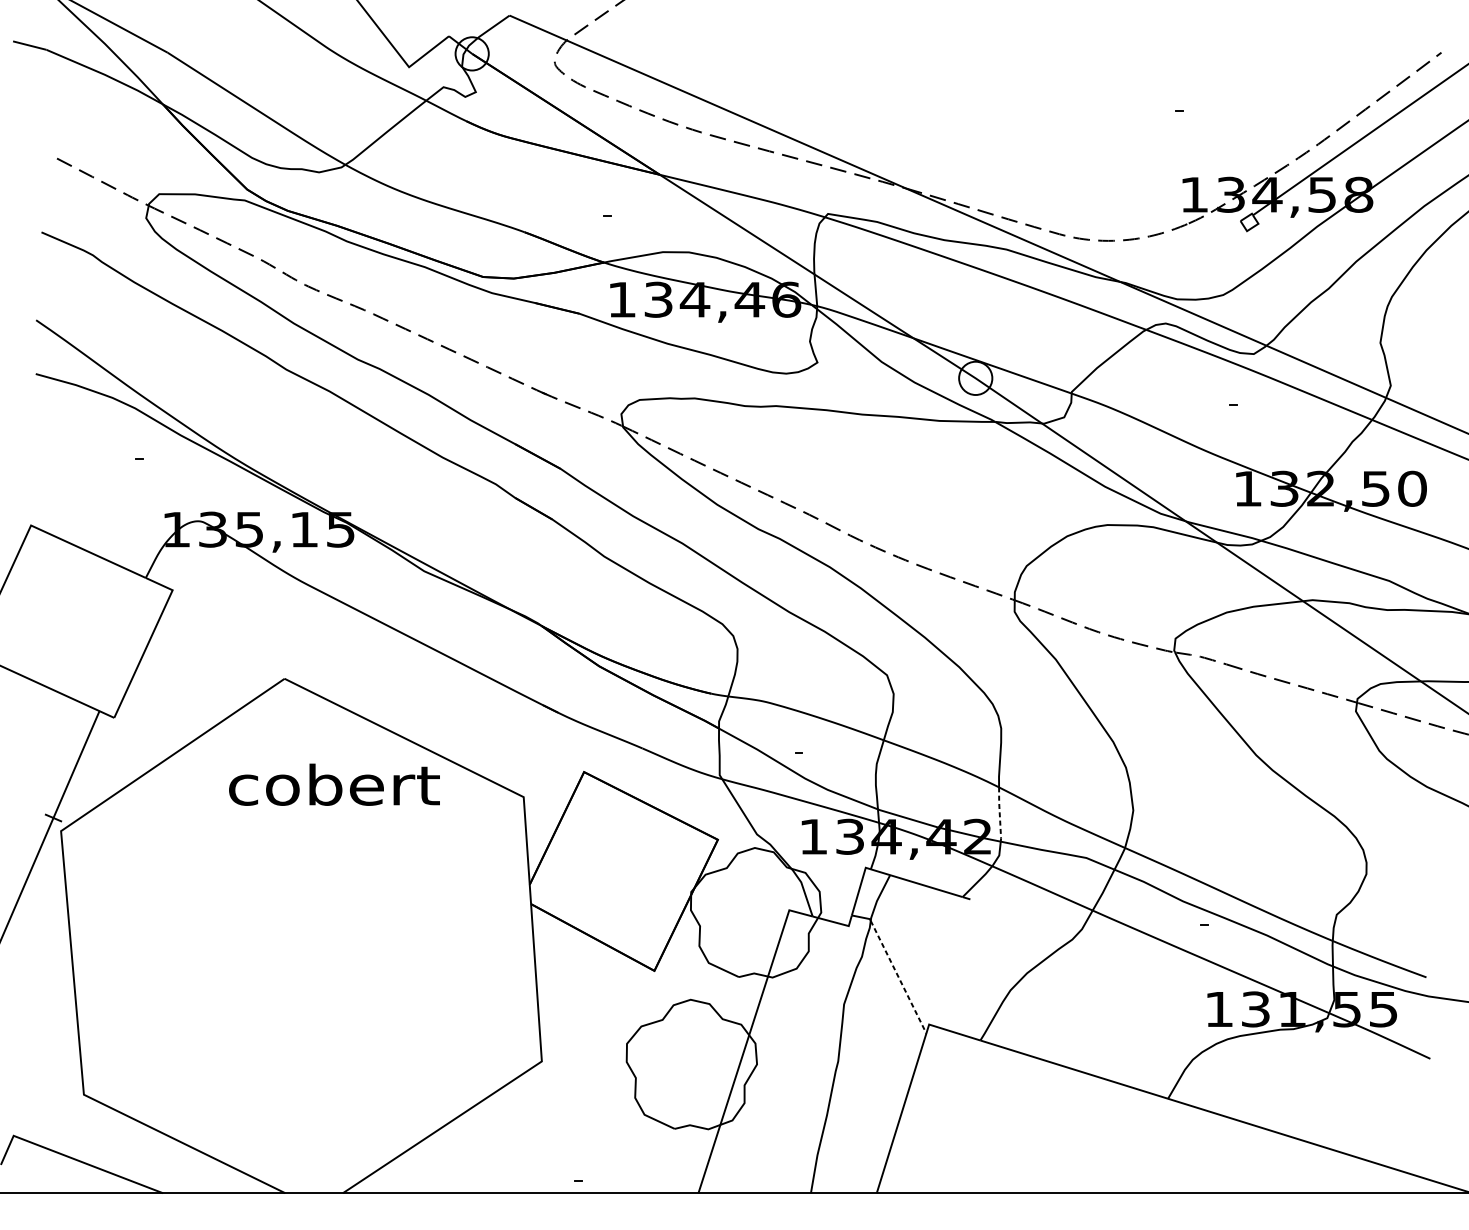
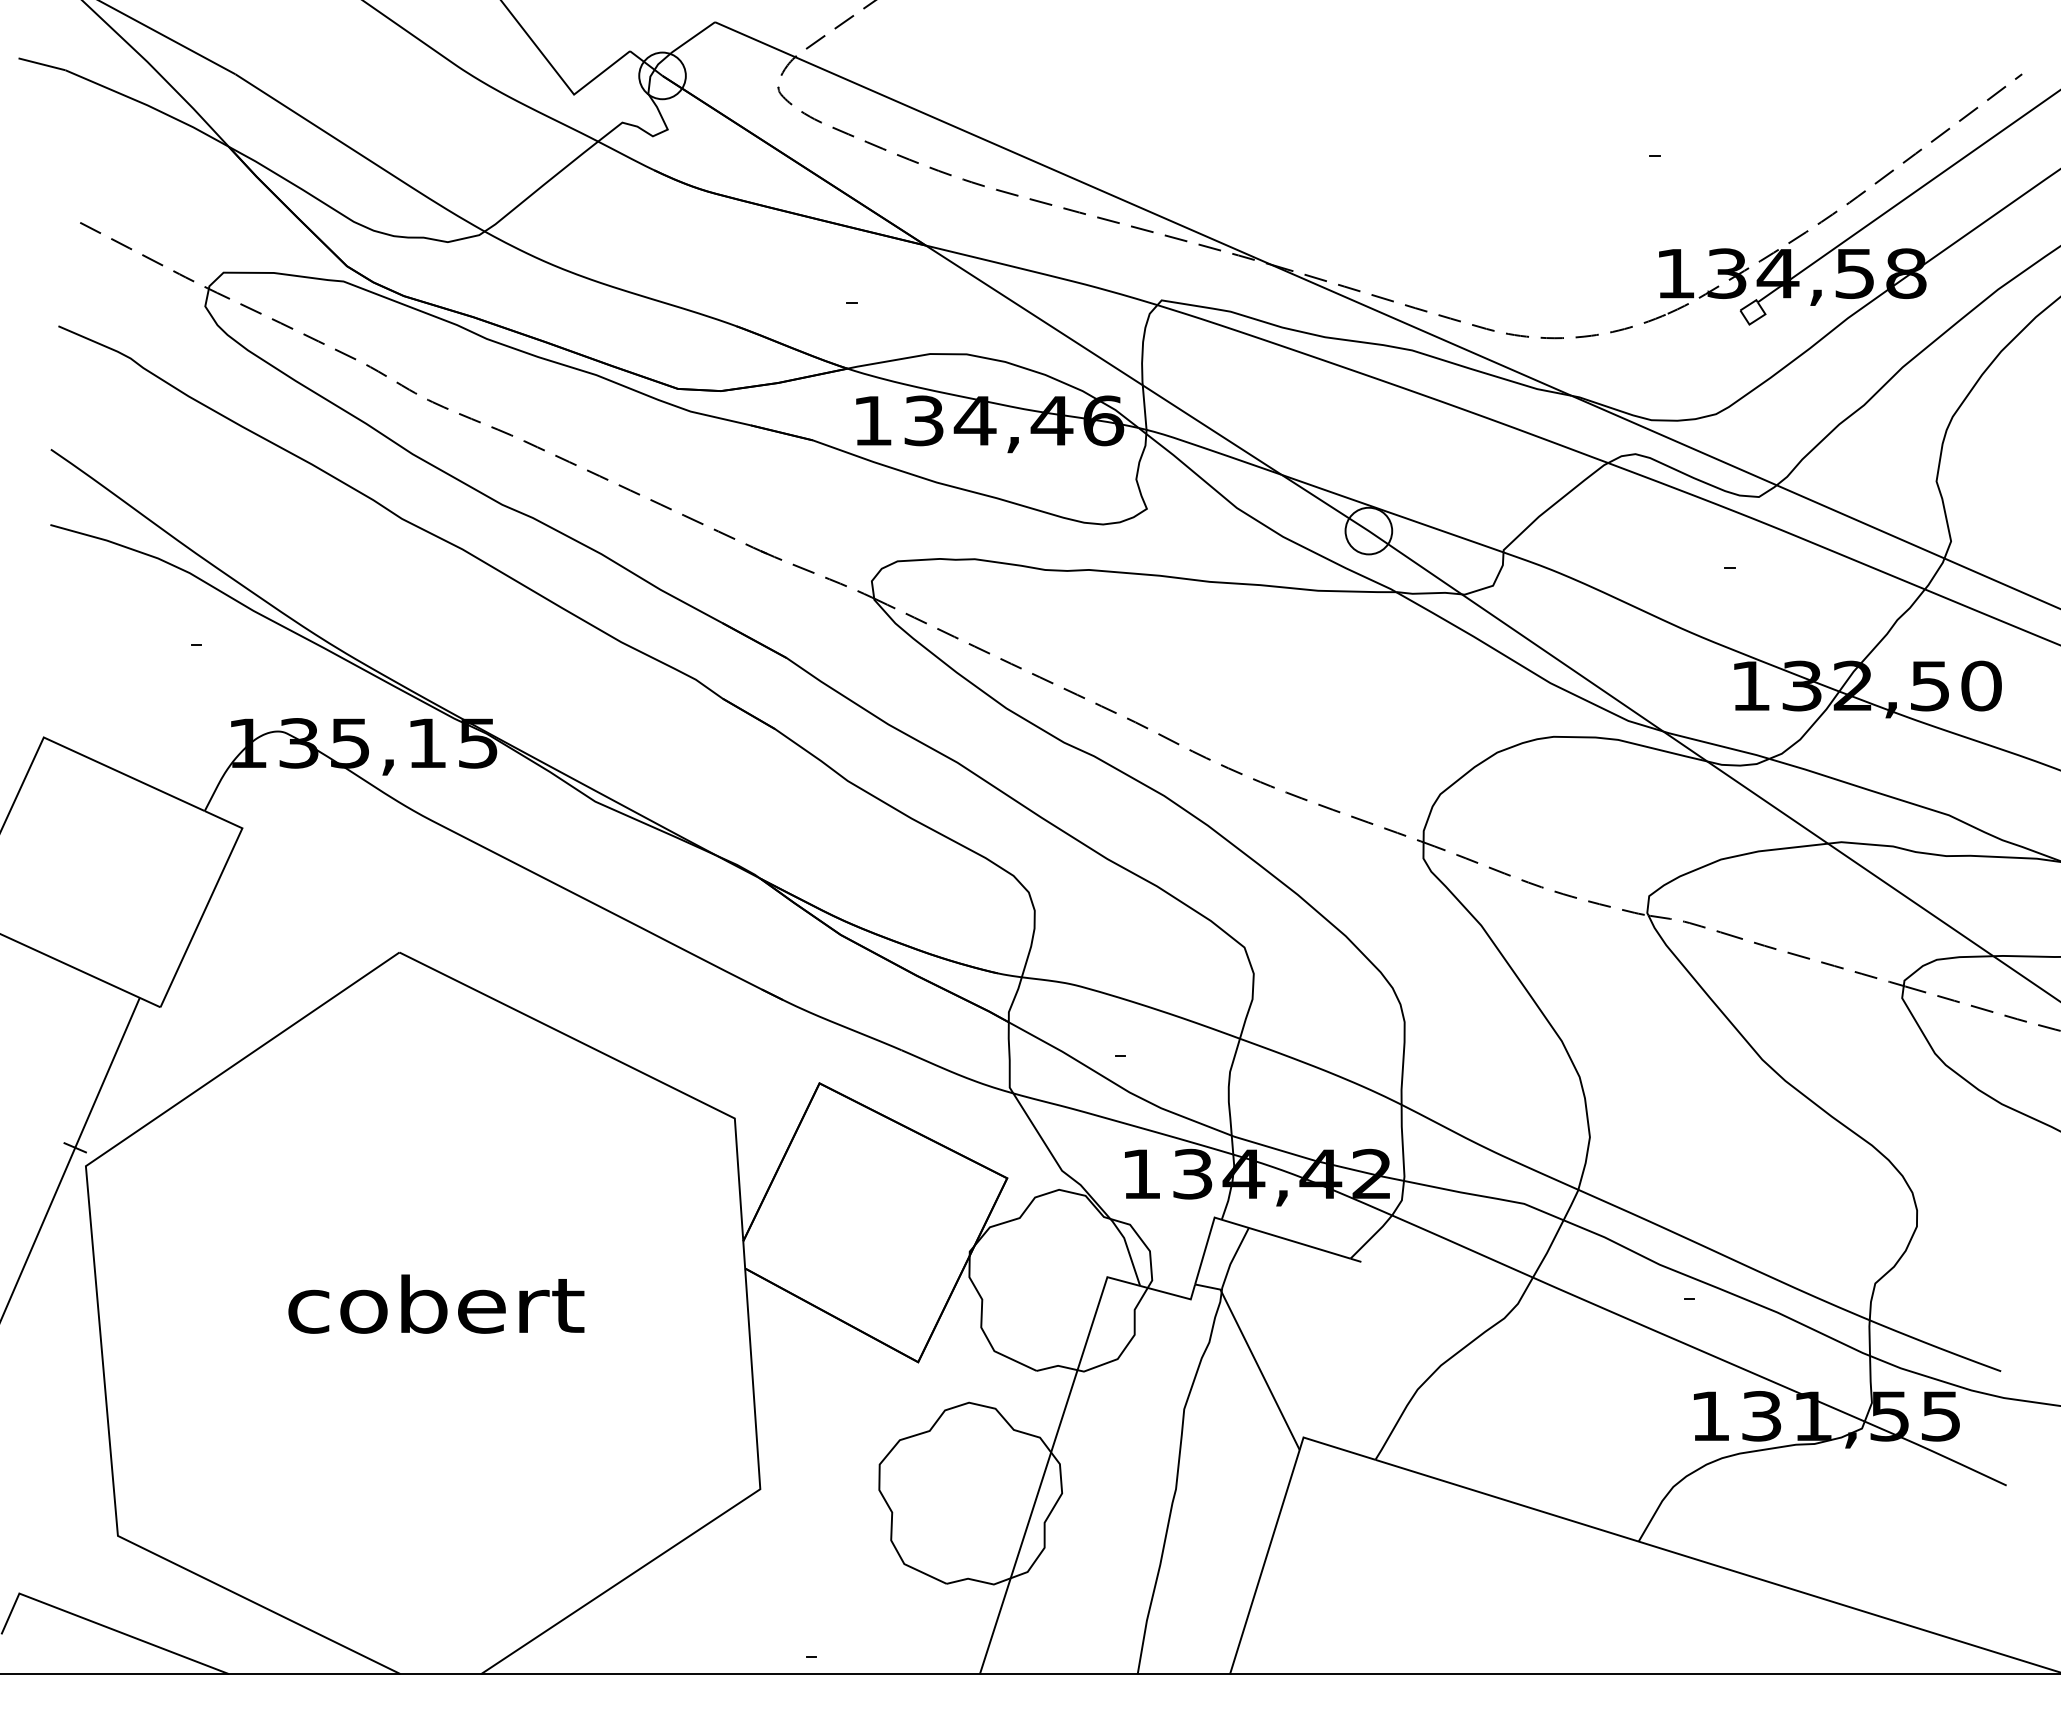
text: (334, 784) -> (436, 1303), moved
line: (999, 814) -> (1402, 1143), dashed -> solid
line: (898, 977) -> (1260, 1371), dashed -> solid

